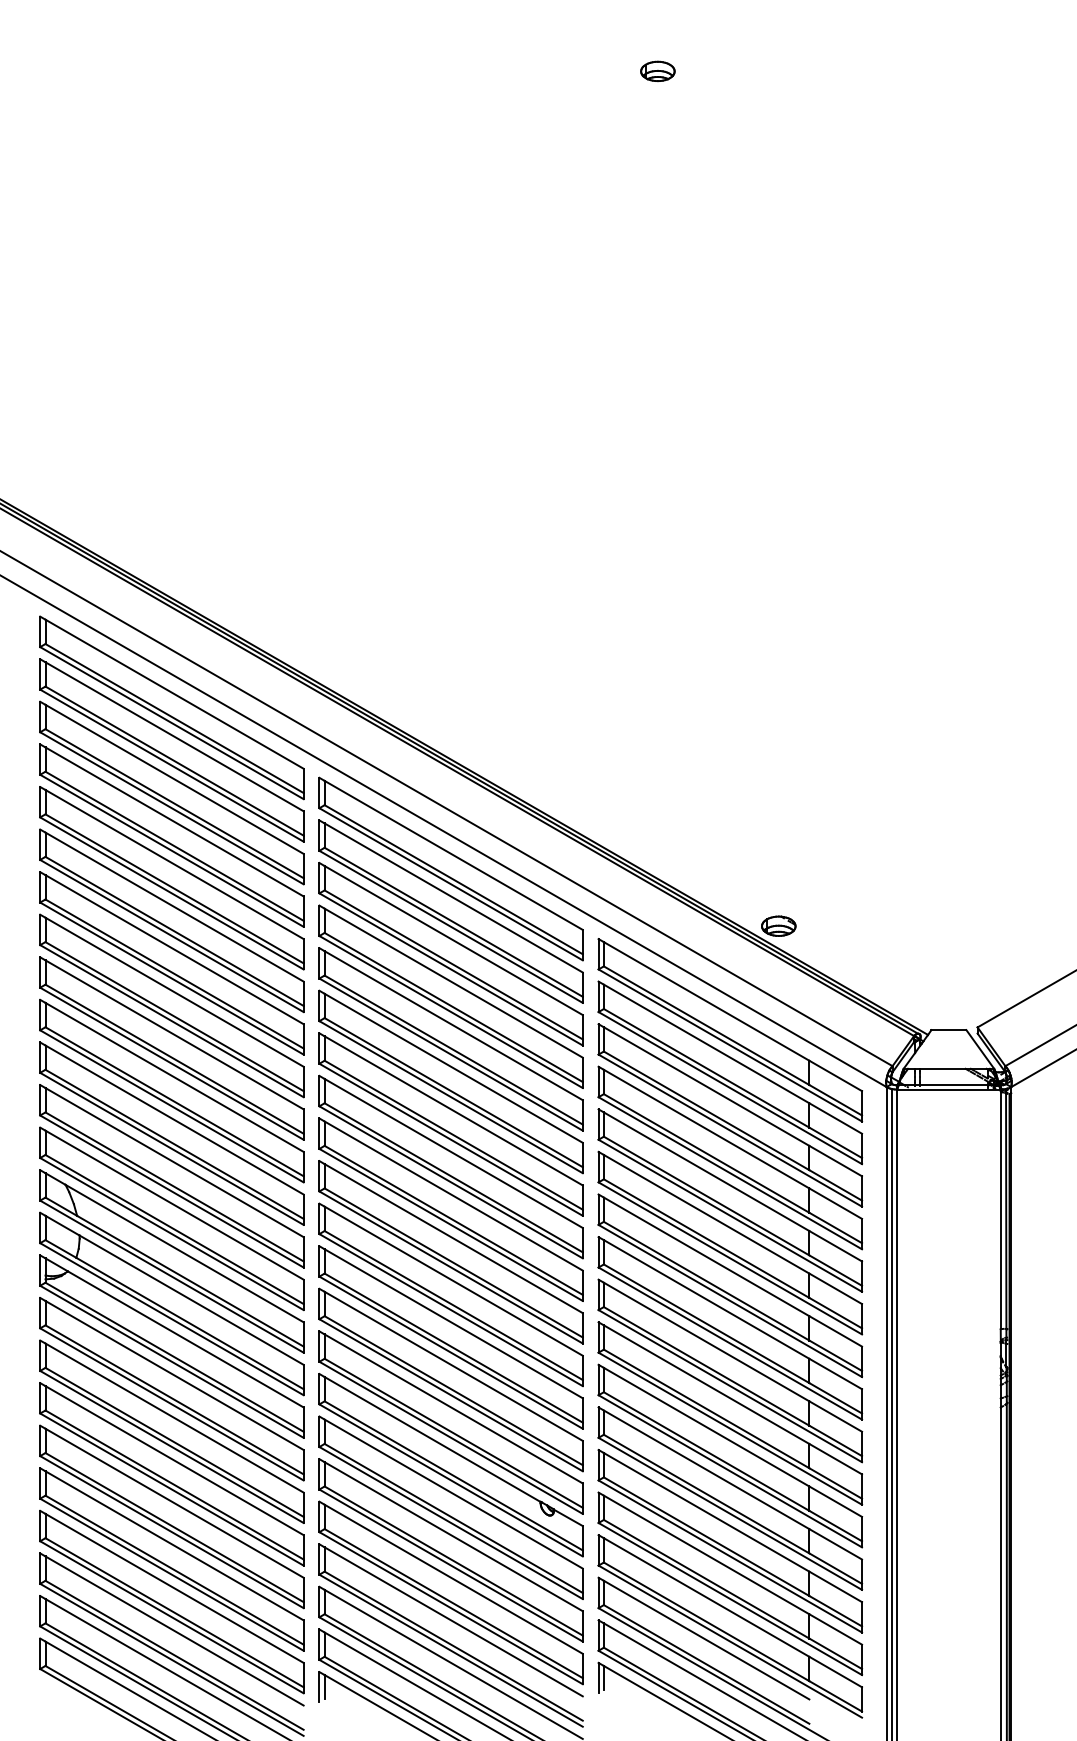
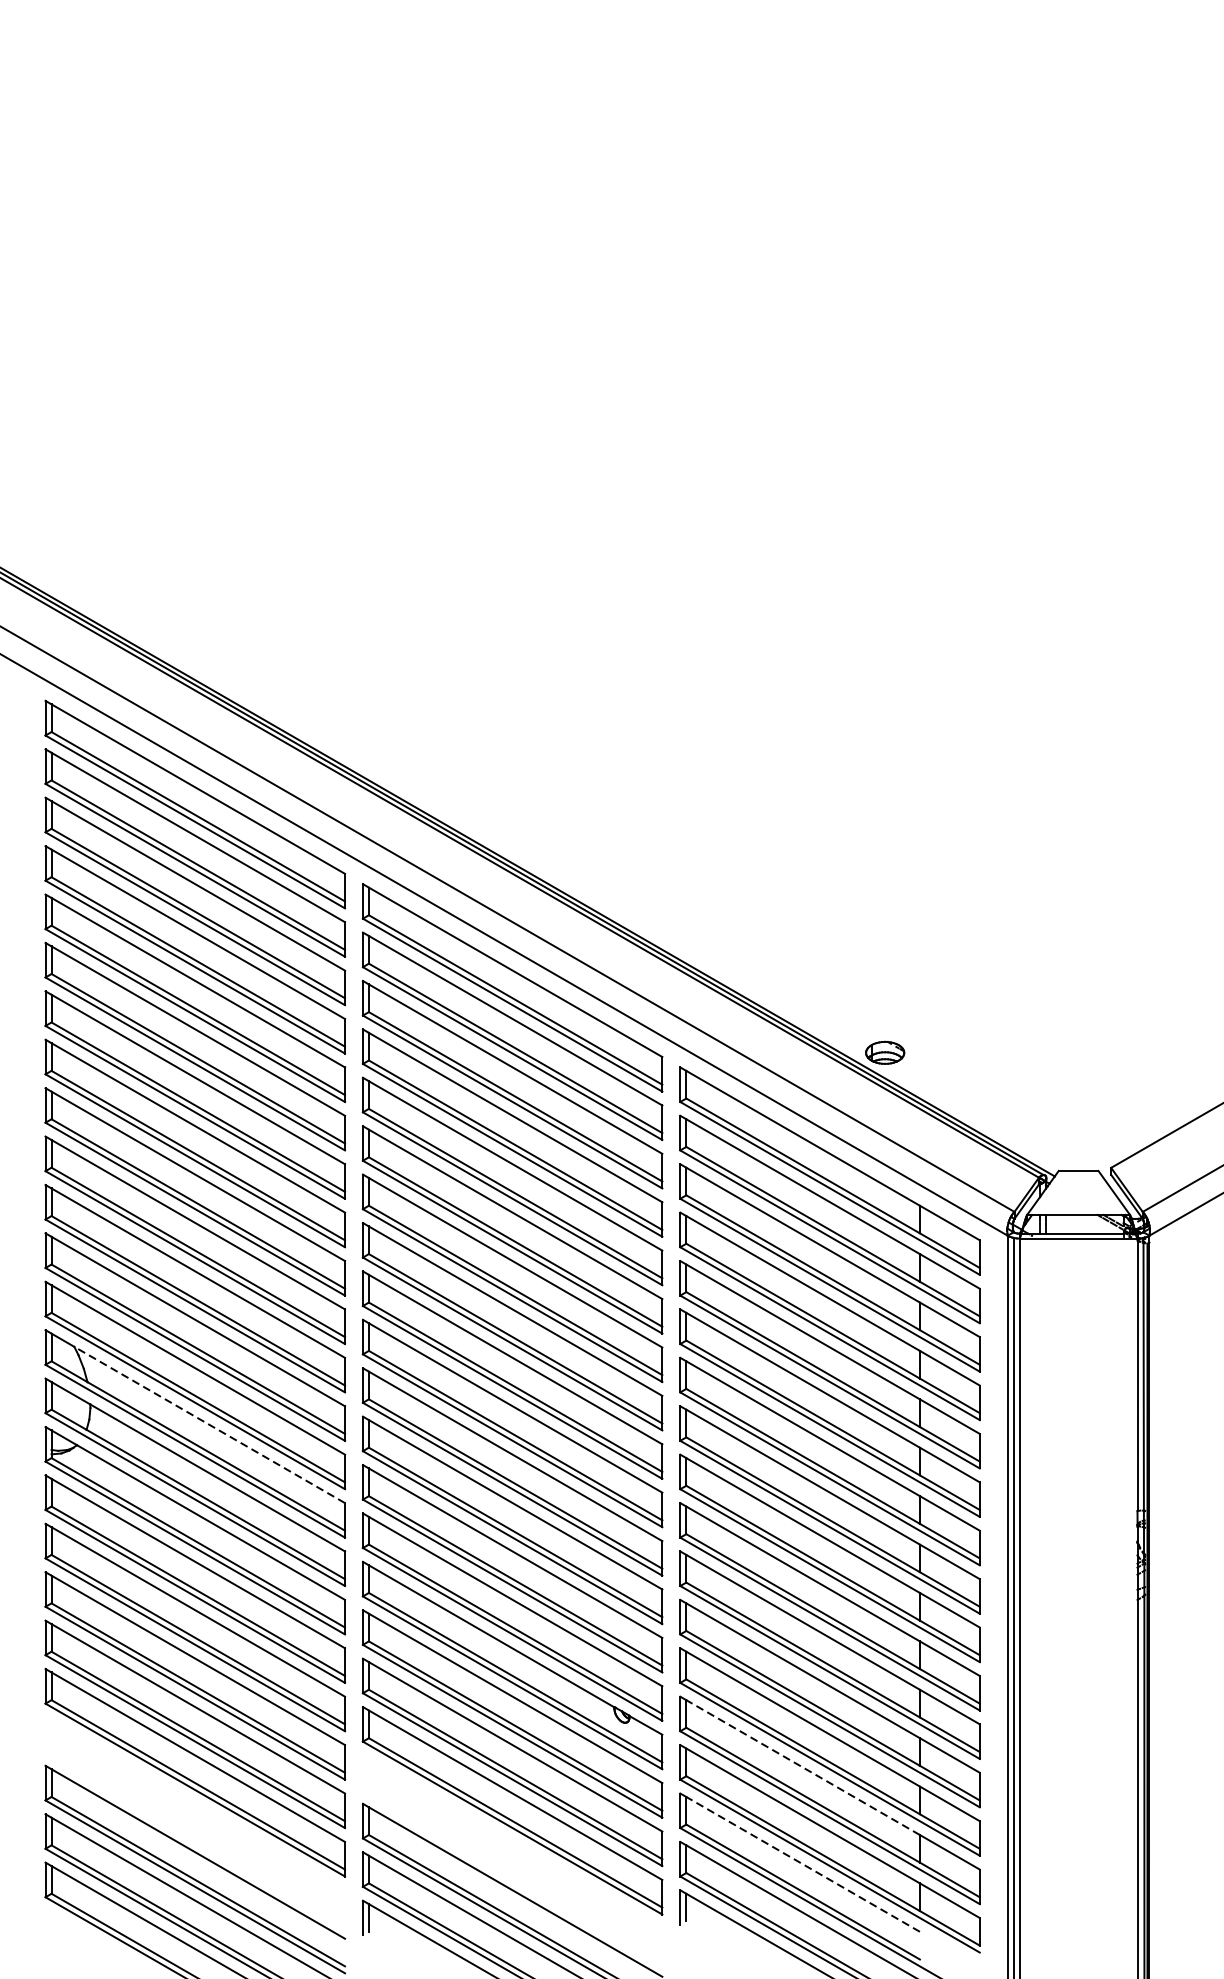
part: (657, 71) -> (747, 81), removed
line: (184, 1253) -> (209, 1424), solid -> dashed
line: (706, 1554) -> (802, 1767), solid -> dashed
part: (171, 1601) -> (194, 1820), removed
part: (446, 1640) -> (507, 1864), removed
line: (706, 1640) -> (802, 1864), solid -> dashed

